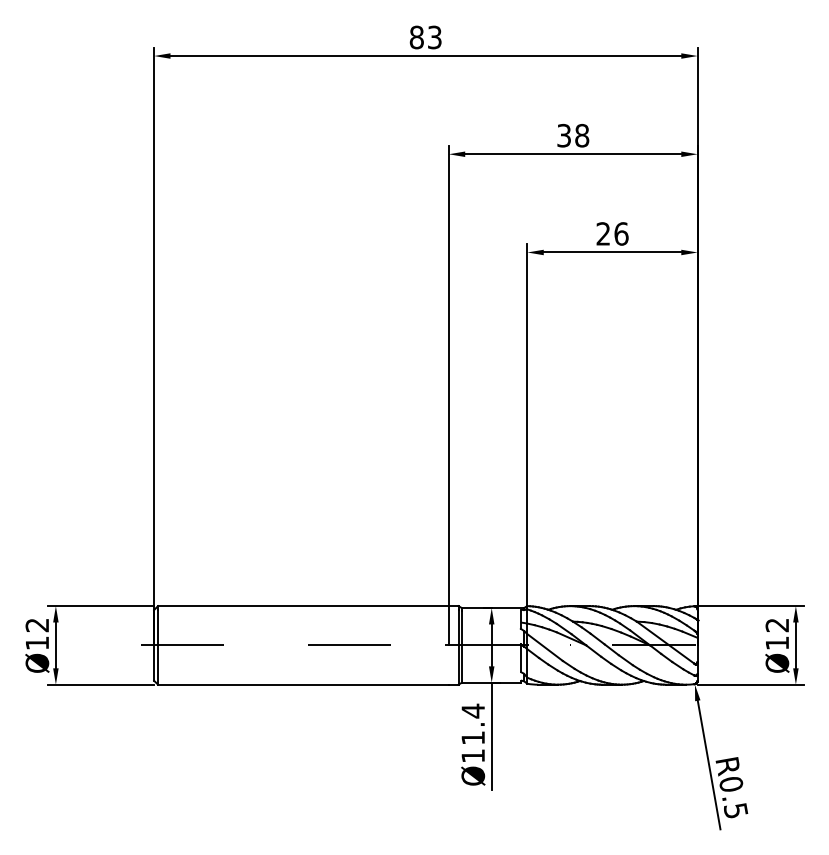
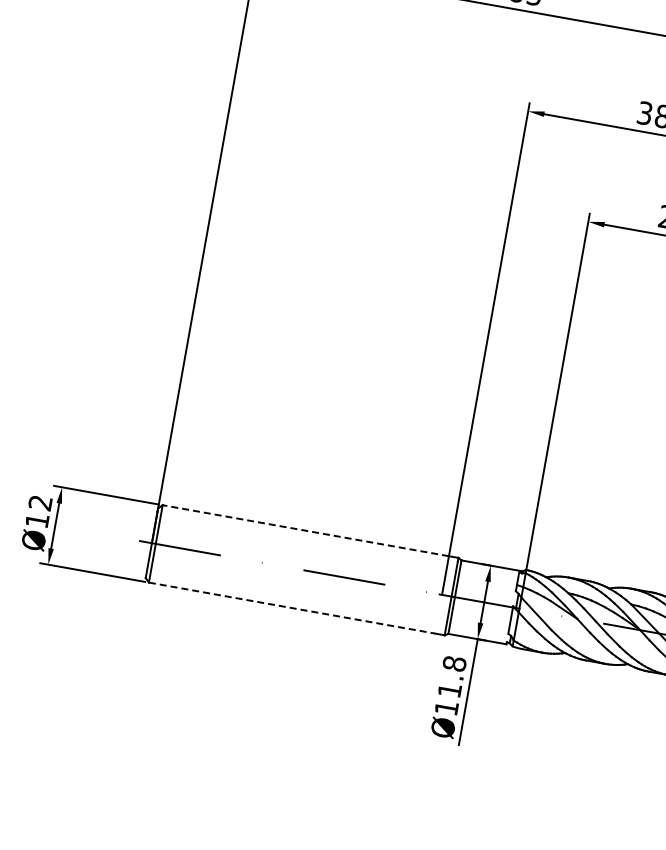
line: (302, 606) -> (304, 530), solid -> dashed
line: (303, 684) -> (292, 607), solid -> dashed
text: (473, 710) -> (454, 663), Ø11.4 -> Ø11.8

